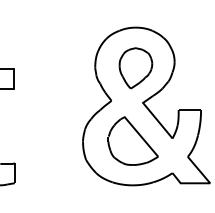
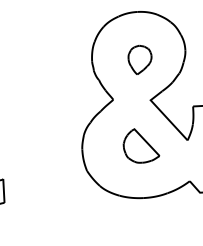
part: (135, 68) -> (139, 60), size x0.6
part: (132, 140) -> (140, 145), size x0.6

